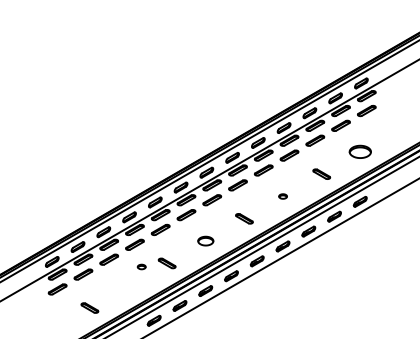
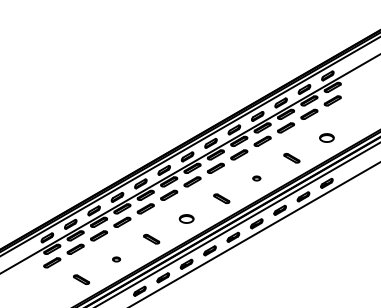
part: (359, 151) -> (326, 137), size x0.71
part: (141, 267) -> (116, 259), moved

